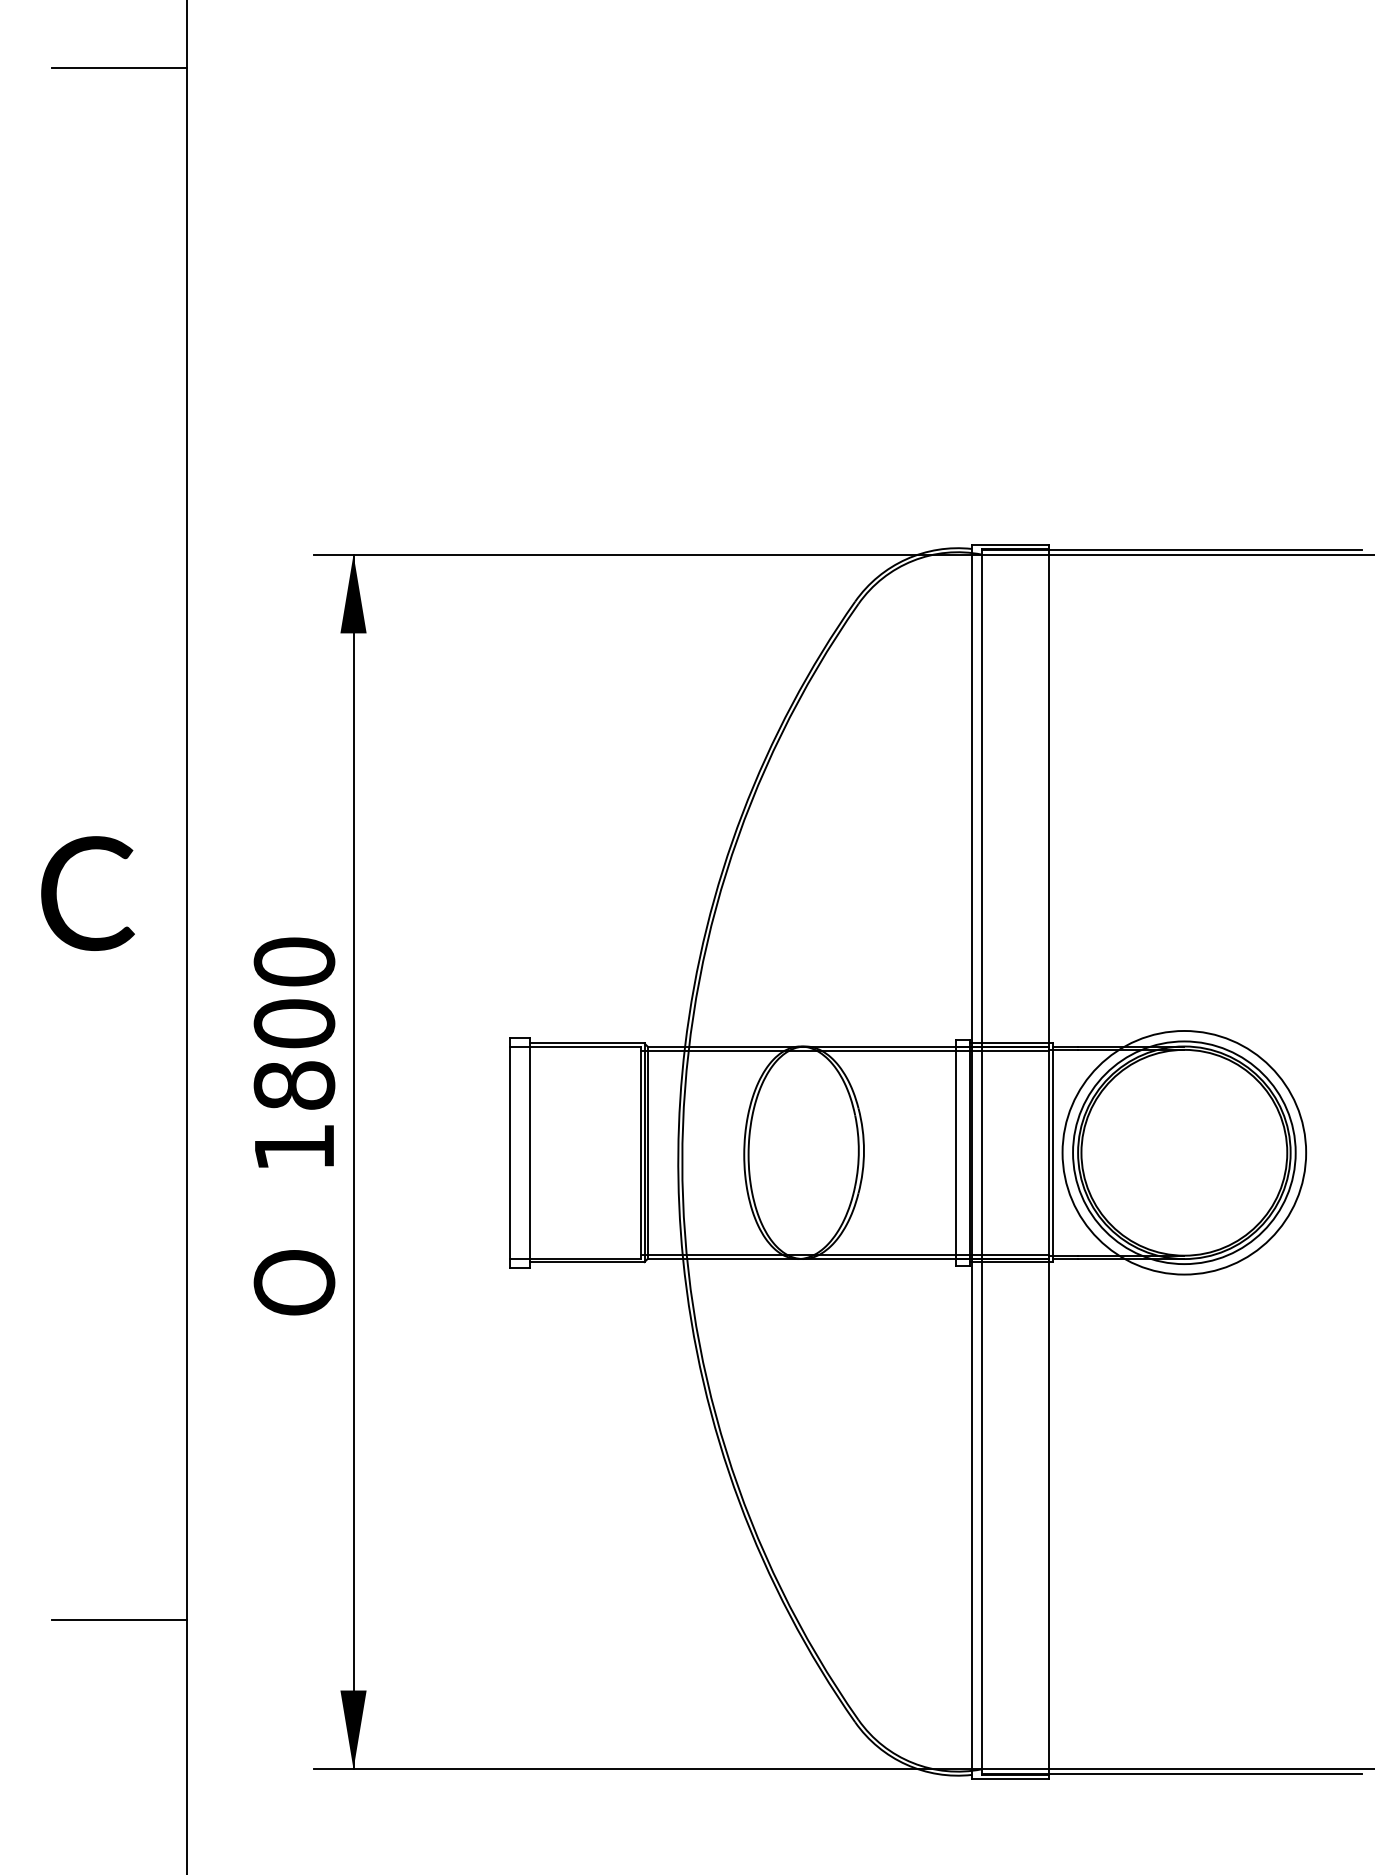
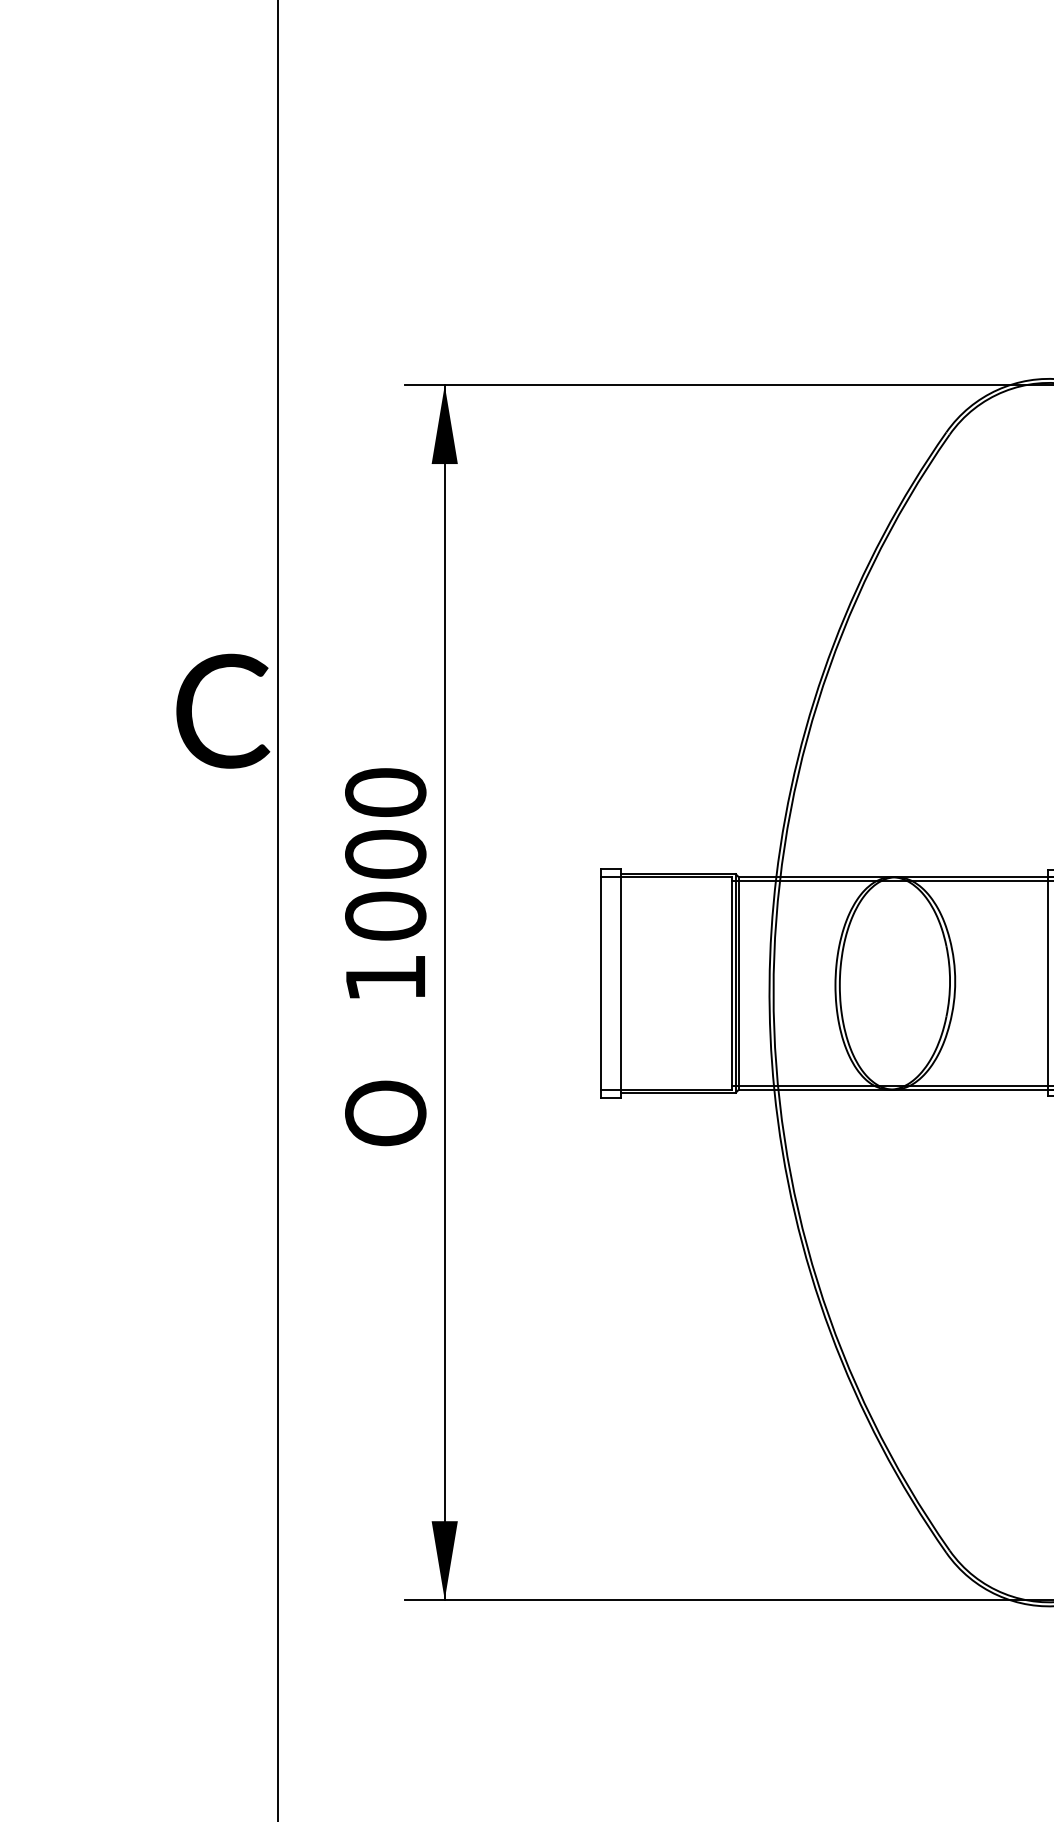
text: (87, 893) -> (222, 711), moved
text: (294, 1085) -> (385, 916), 1800 -> 1000
line: (119, 1620) -> (210, 1451), removed

